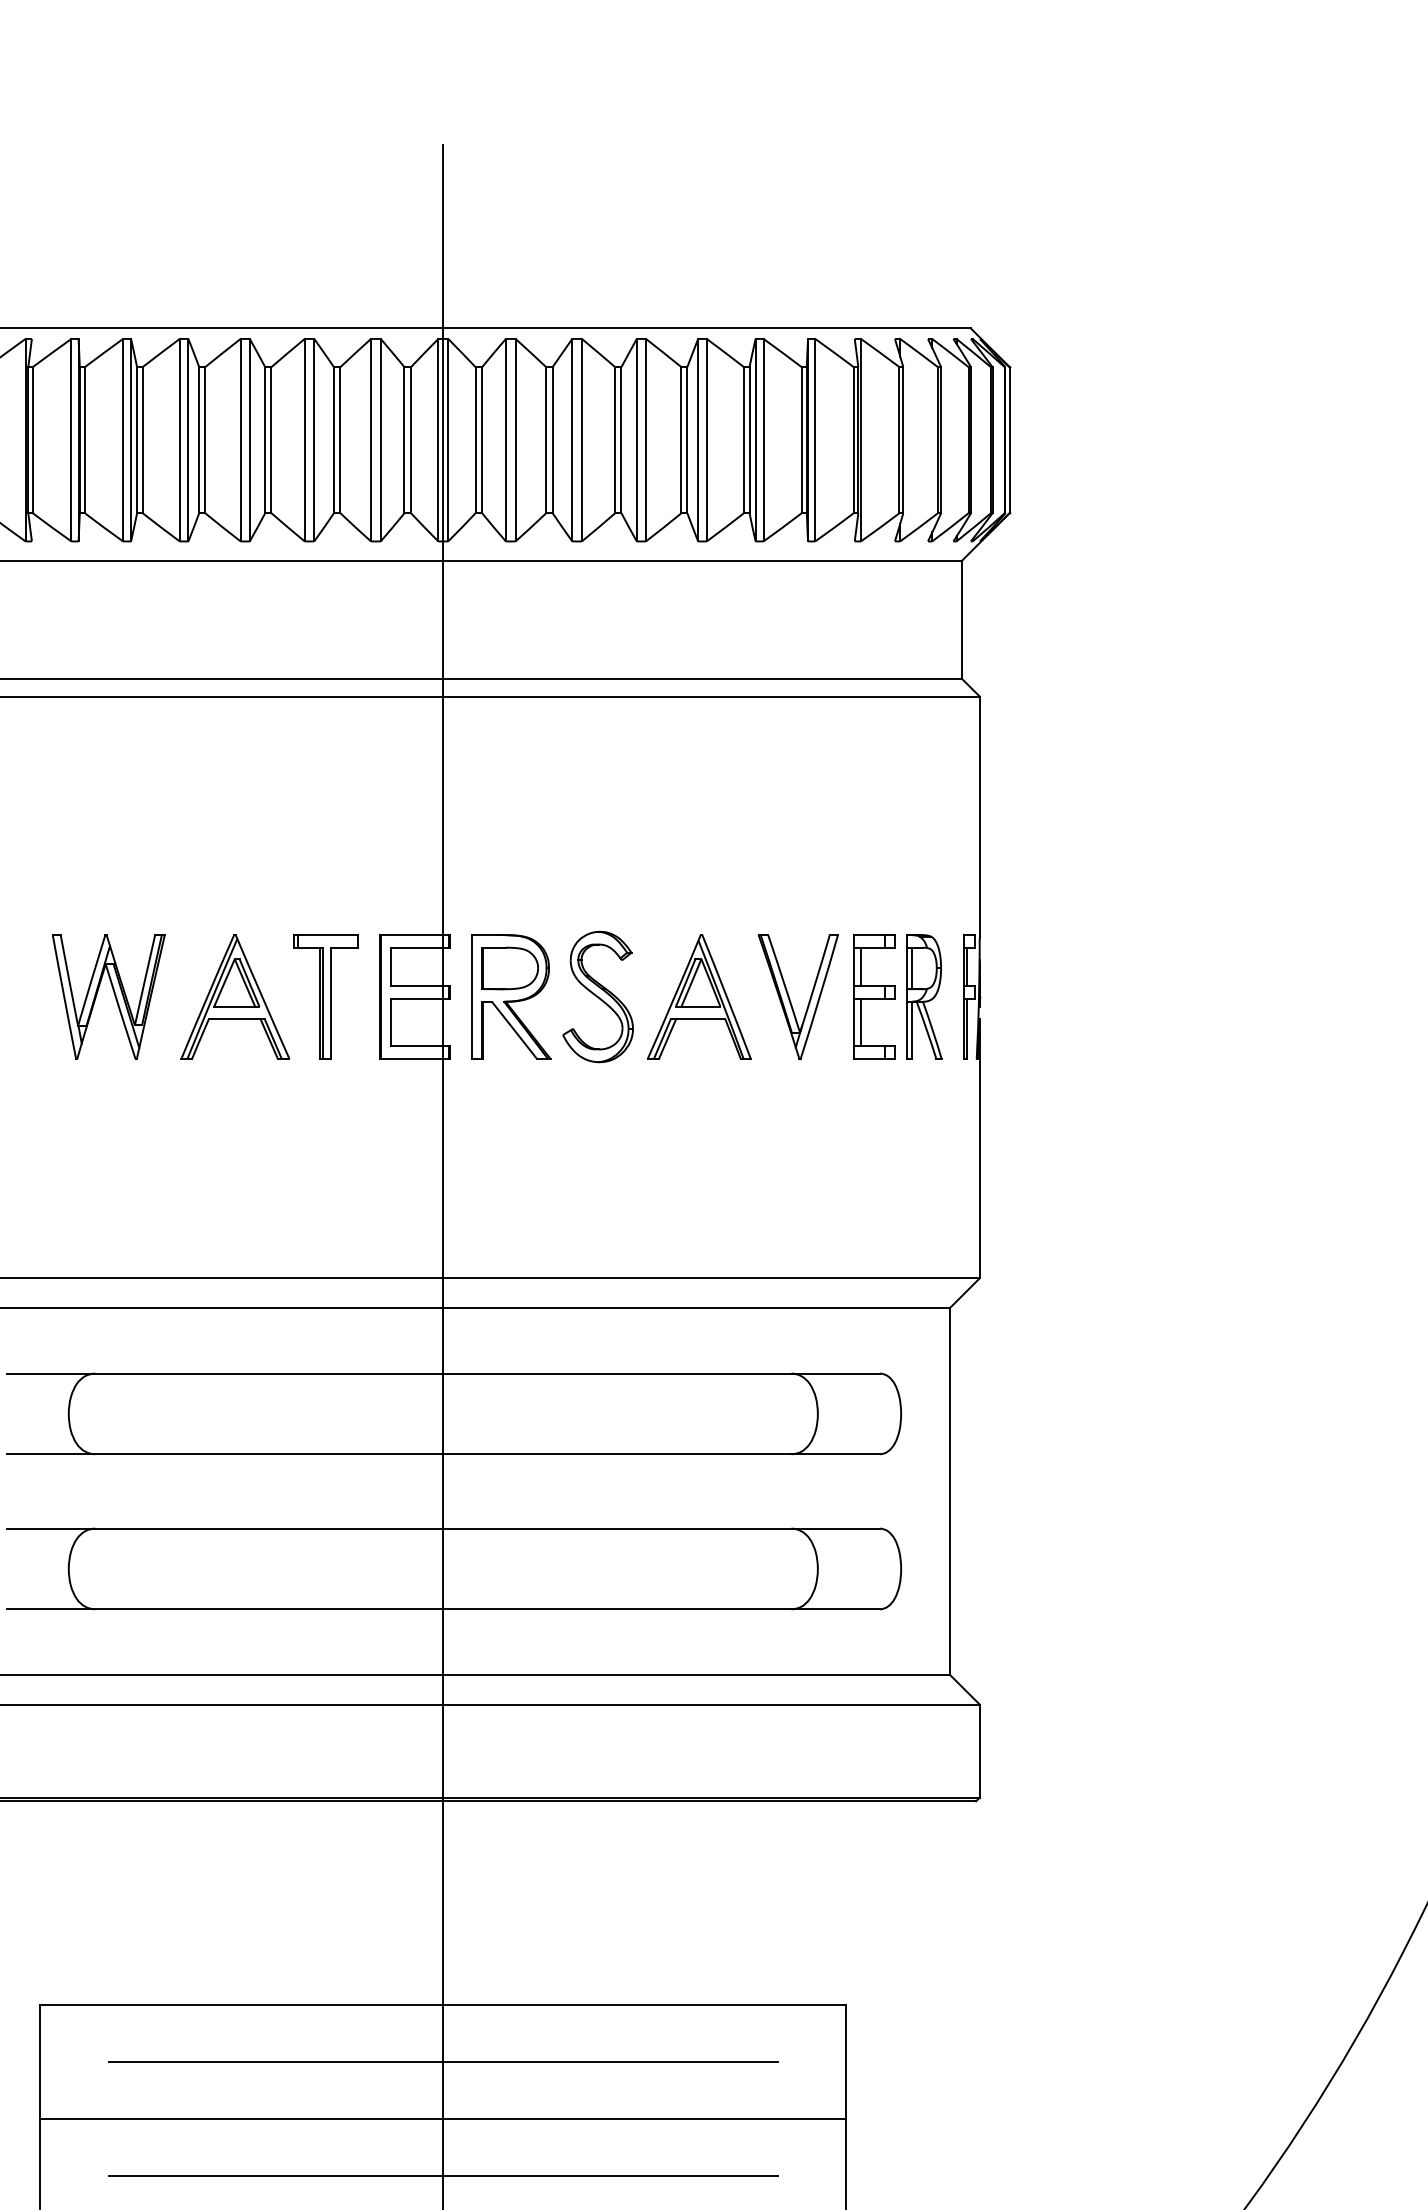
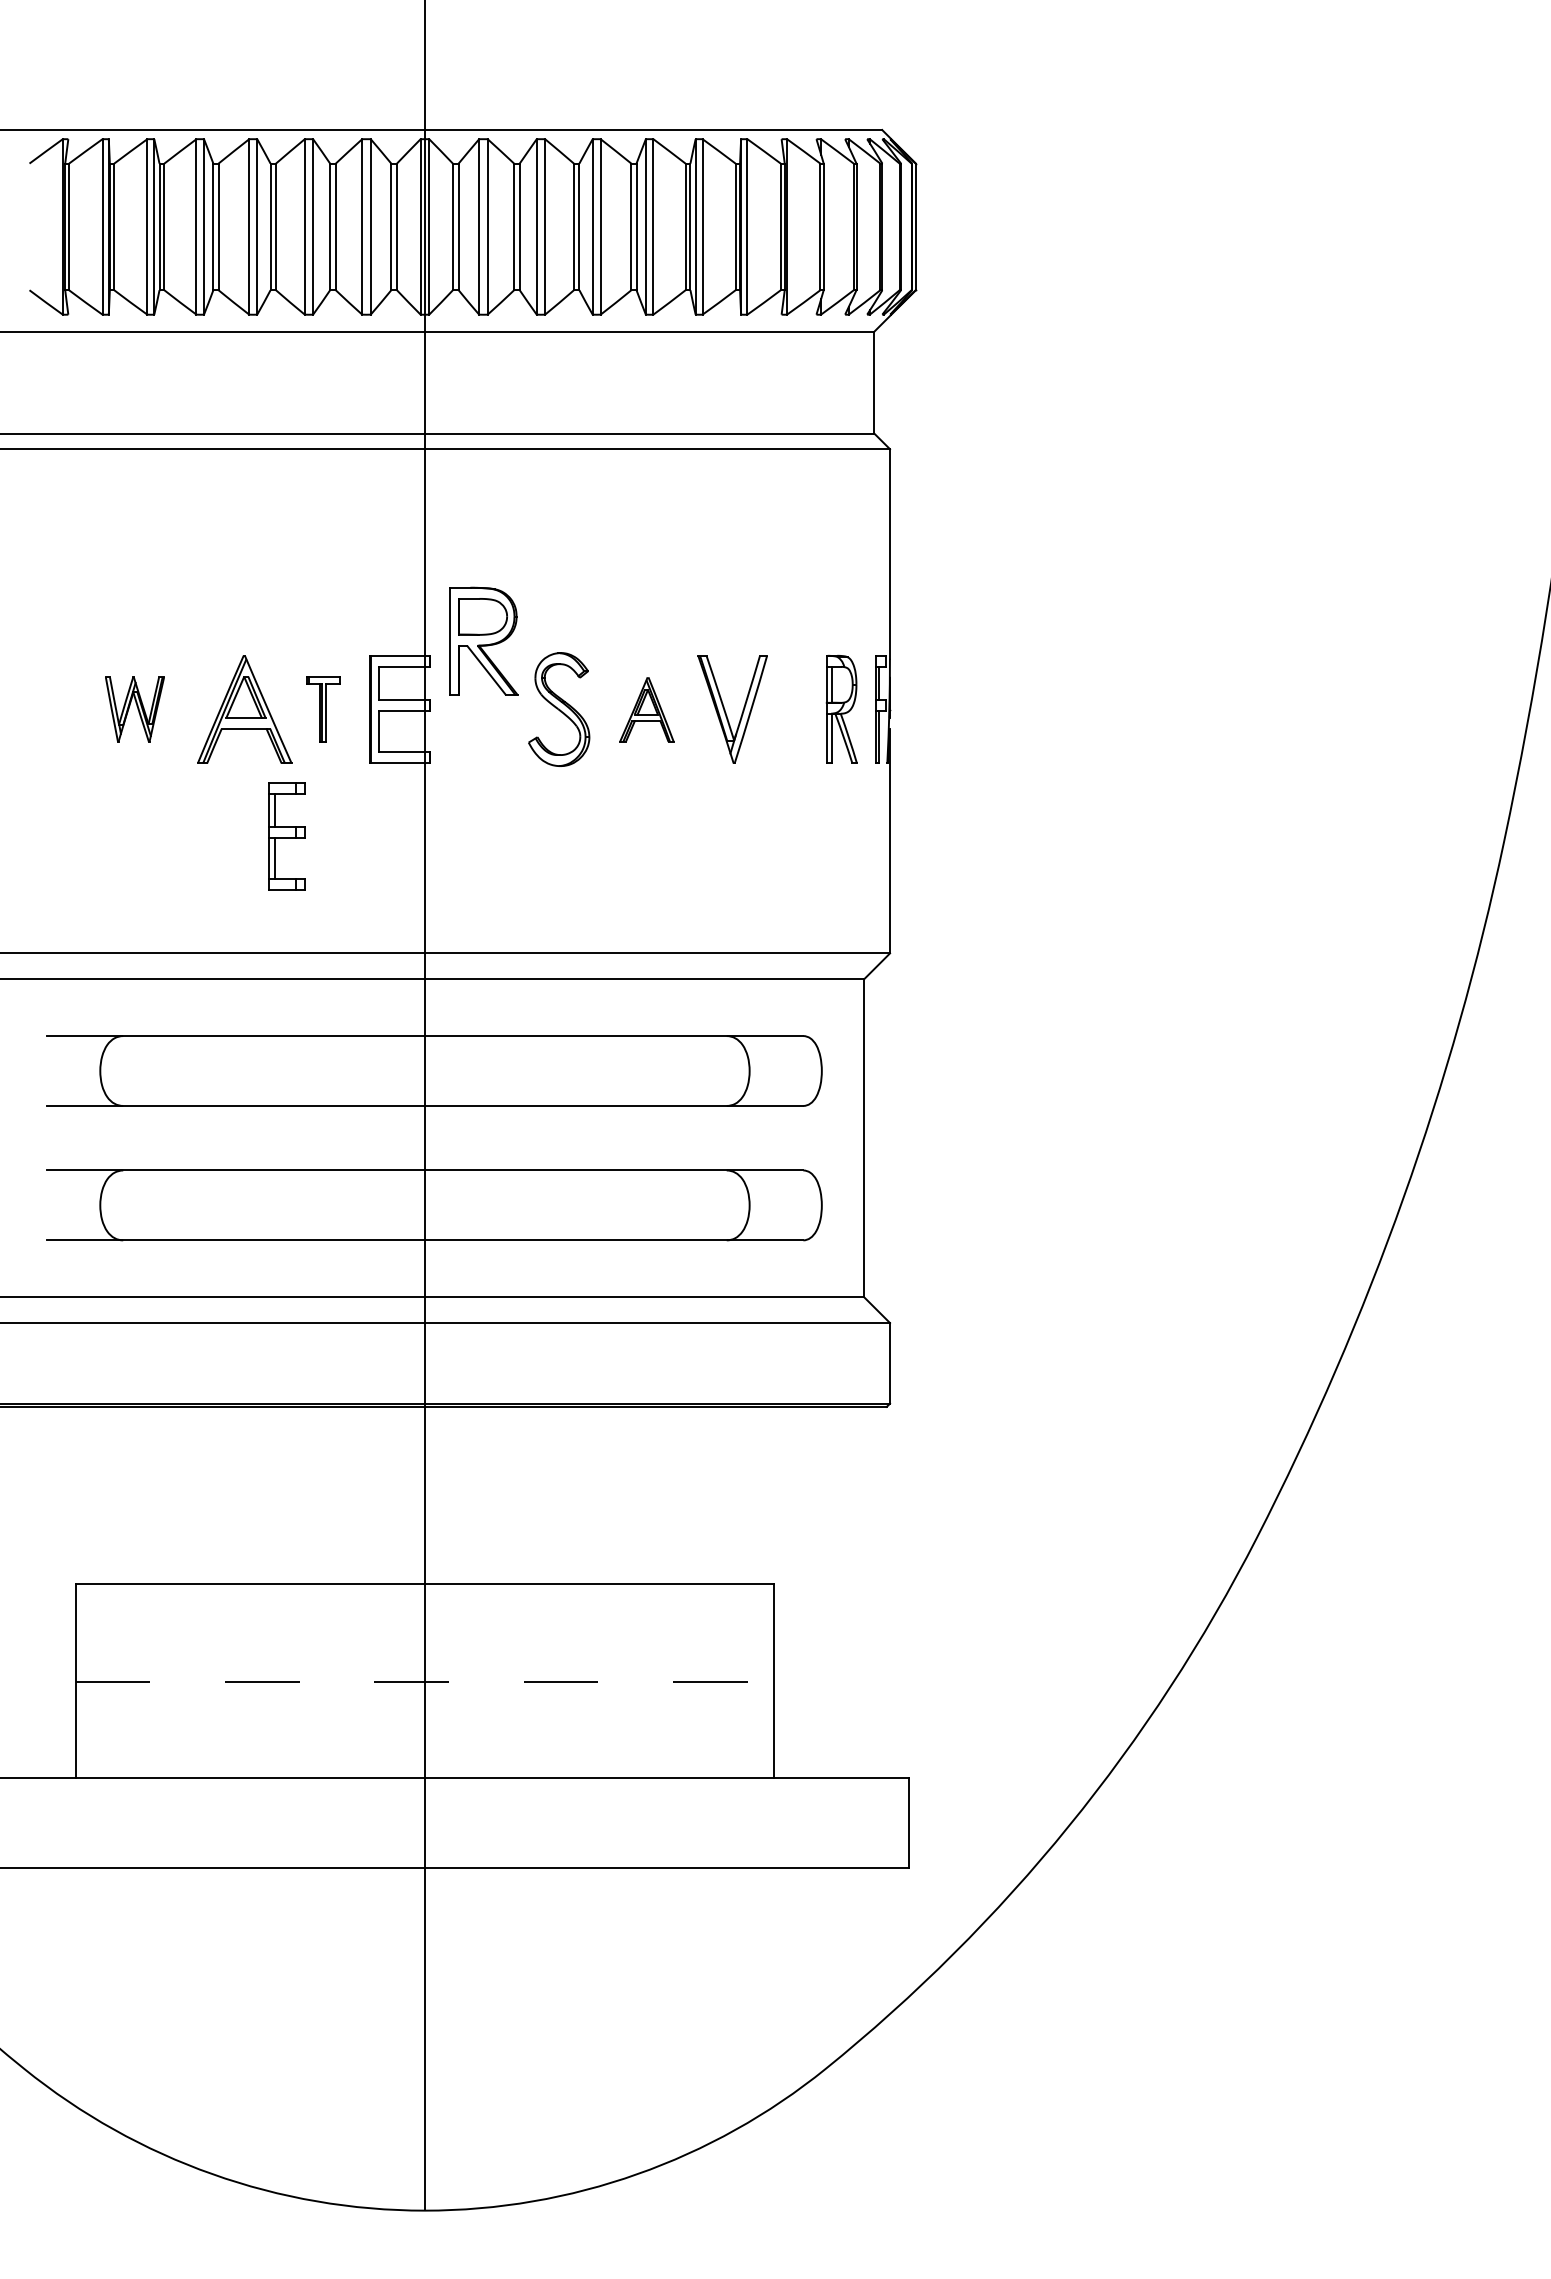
part: (510, 995) -> (483, 640), moved
part: (108, 996) -> (134, 709), size x0.6
part: (326, 996) -> (323, 709), size x0.6
part: (698, 996) -> (646, 709), size x0.6
part: (874, 996) -> (286, 836), moved
line: (442, 2062) -> (424, 1633), removed
line: (443, 2119) -> (425, 1682), solid -> dashed
line: (442, 2175) -> (424, 1731), removed

